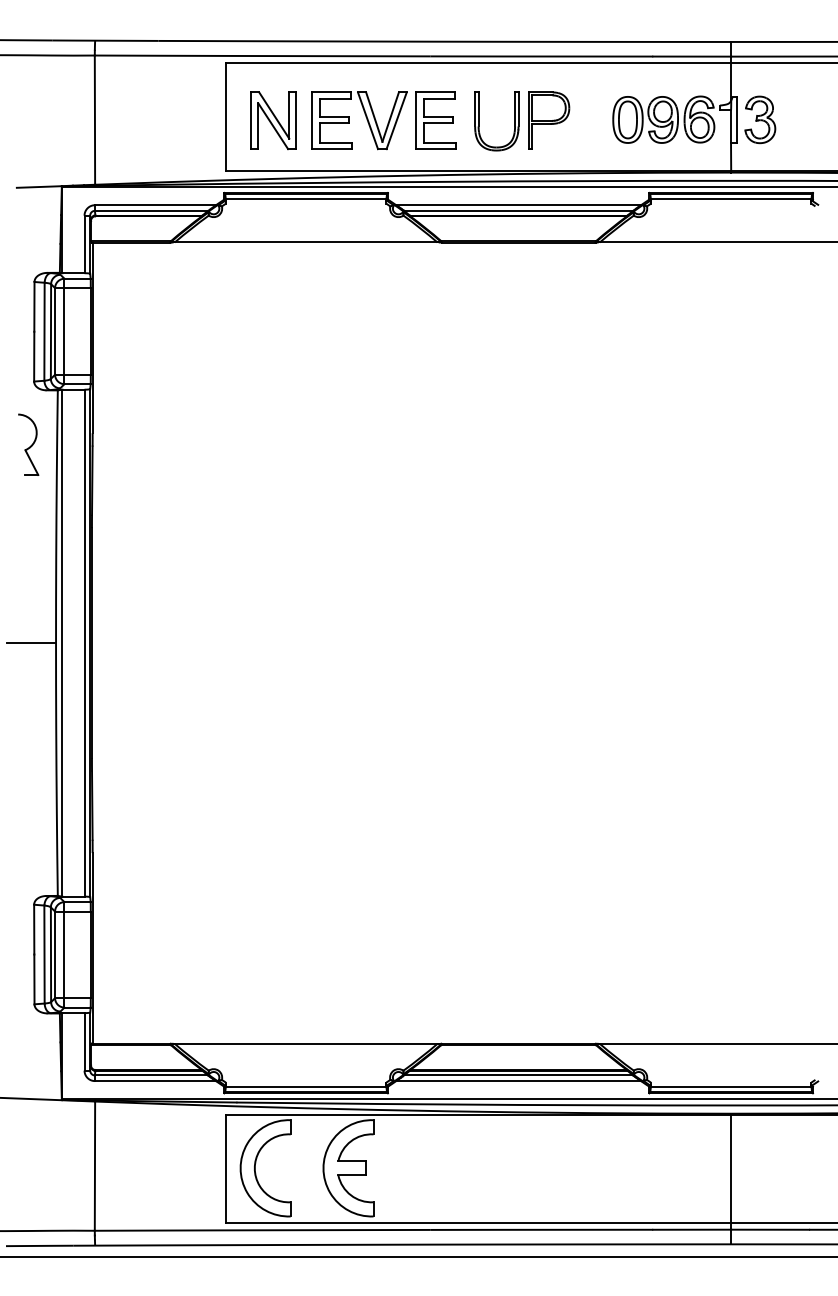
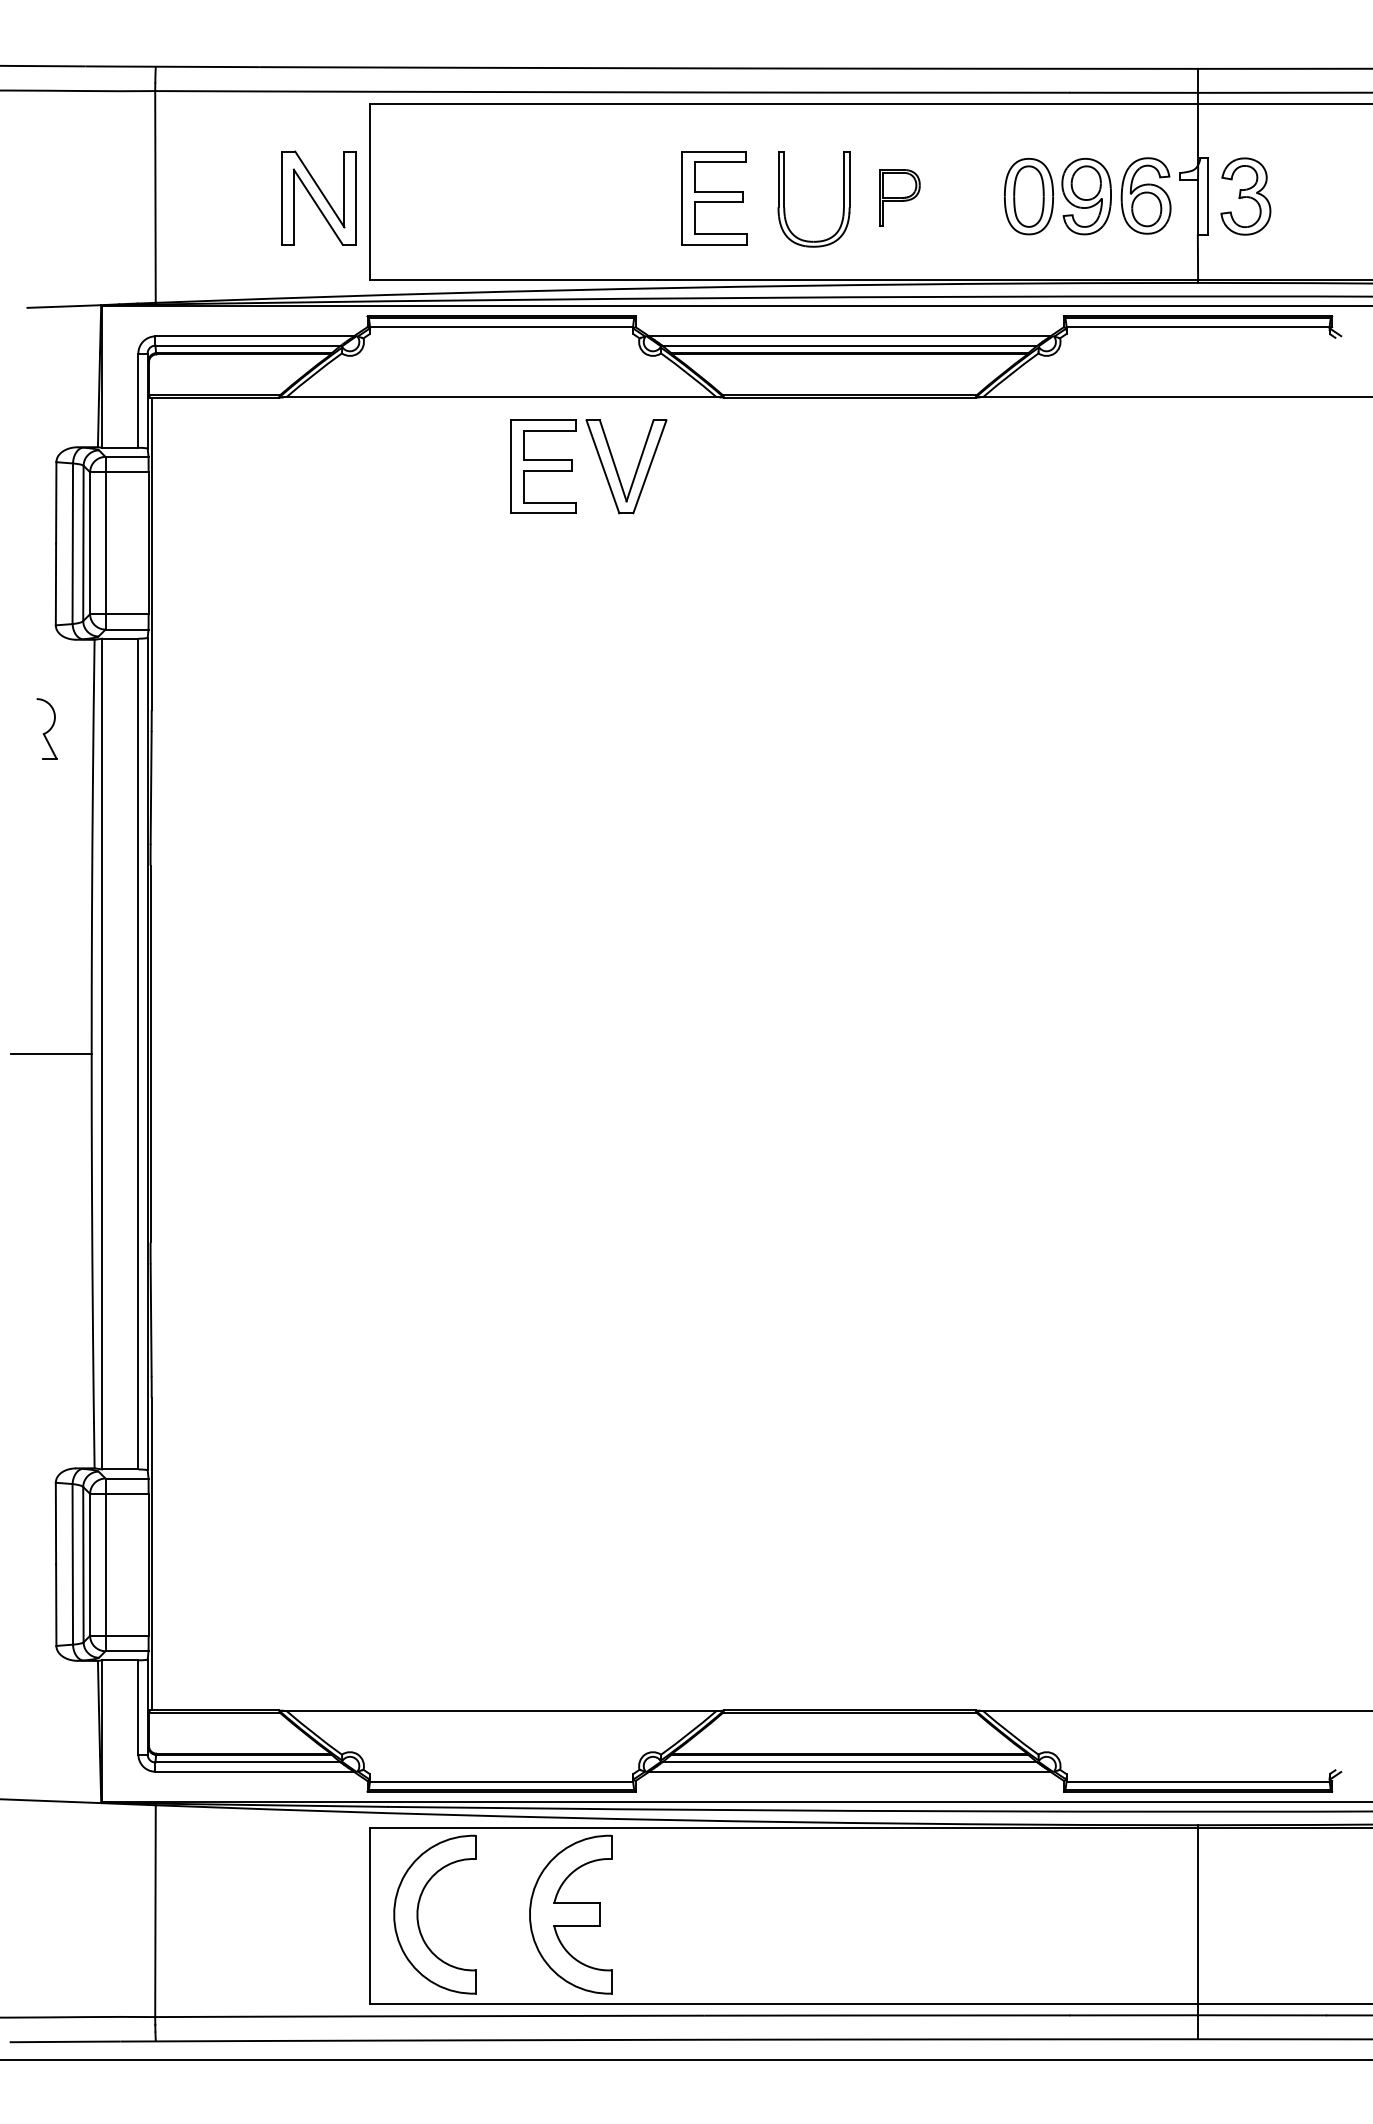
part: (365, 117) -> (598, 461), moved
part: (273, 120) -> (318, 197), moved
part: (549, 120) -> (900, 197), size x0.6
part: (28, 444) -> (46, 728), size x0.6

